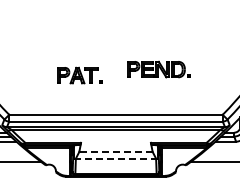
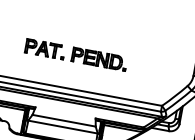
part: (158, 69) -> (99, 59), moved
line: (116, 151) -> (64, 120), dashed -> solid
line: (116, 159) -> (63, 127), dashed -> solid

